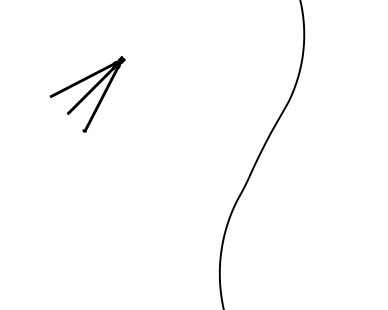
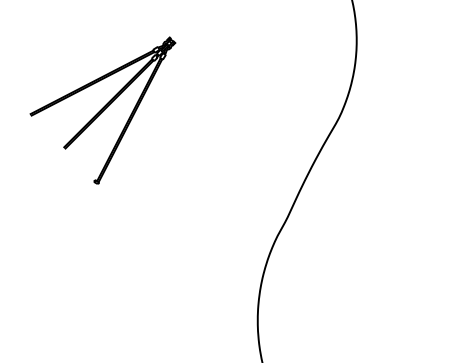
part: (87, 94) -> (102, 110), size x1.67

